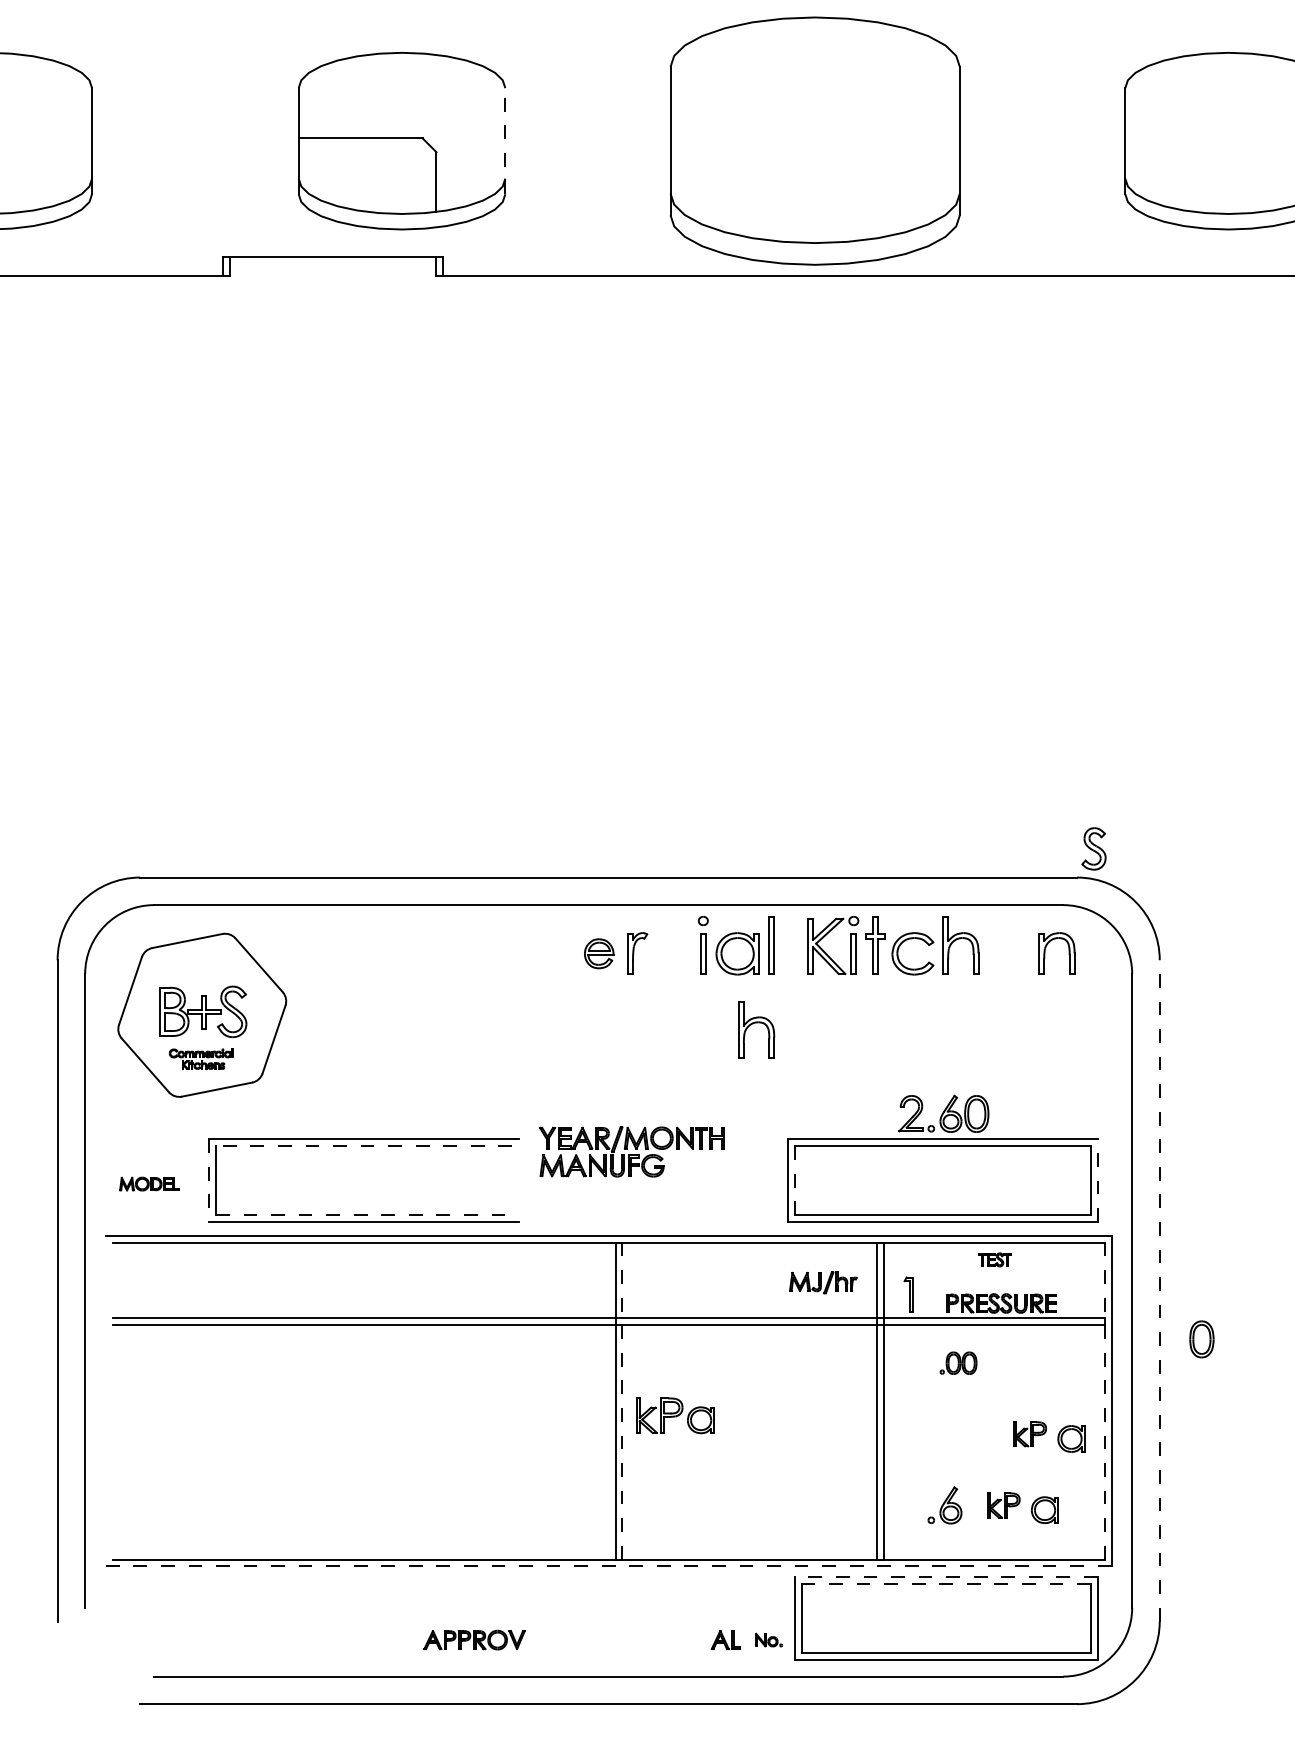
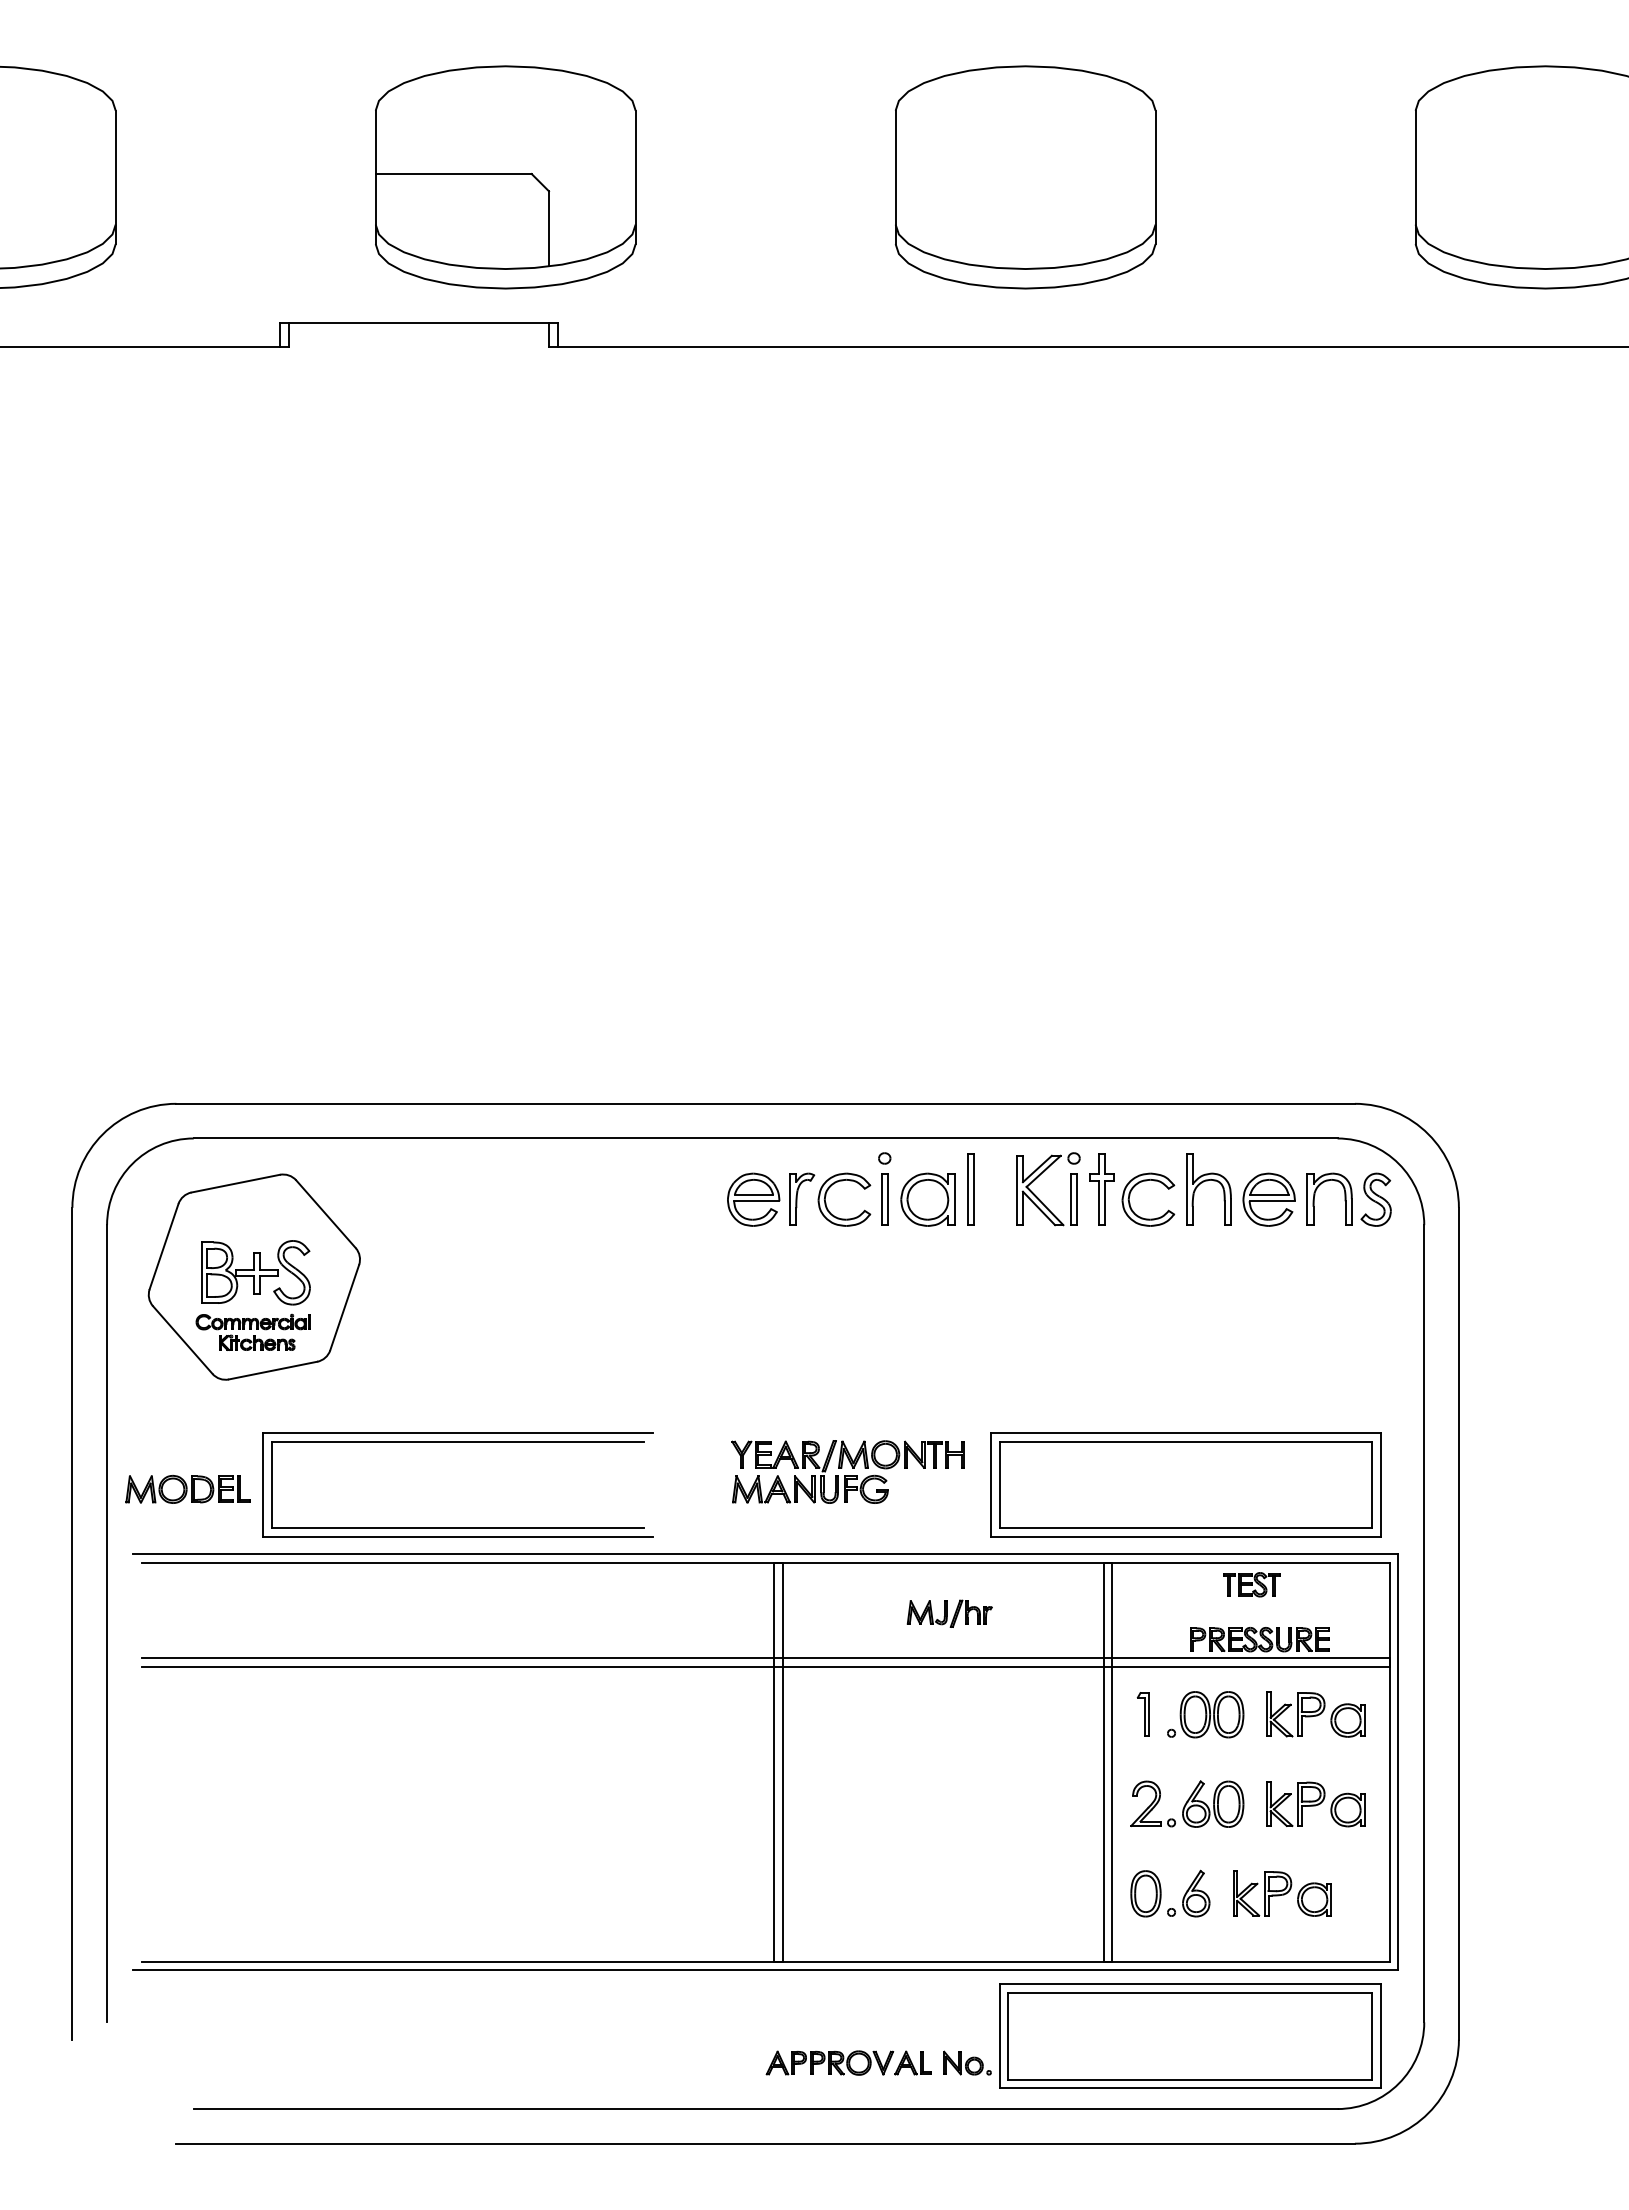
line: (505, 141) -> (635, 177), dashed -> solid
part: (815, 141) -> (1025, 177), size x0.71
part: (1093, 848) -> (1375, 1199), moved
part: (663, 941) -> (834, 1184), added
part: (599, 953) -> (753, 1199), size x1.43
part: (1008, 953) -> (1268, 1199), added
part: (755, 1023) -> (950, 1287), removed
part: (200, 1058) -> (252, 1331), size x1.43
part: (943, 1113) -> (1187, 1803), moved
line: (363, 1145) -> (457, 1441), dashed -> solid
part: (631, 1151) -> (847, 1471), moved
line: (209, 1180) -> (263, 1485), dashed -> solid
line: (794, 1180) -> (999, 1485), dashed -> solid
line: (1097, 1180) -> (1380, 1485), dashed -> solid
part: (149, 1184) -> (187, 1489), size x1.67
line: (364, 1215) -> (458, 1528), dashed -> solid
part: (994, 1259) -> (1251, 1584), size x1.43
part: (823, 1282) -> (949, 1613), moved
line: (1159, 1290) -> (1458, 1623), dashed -> solid
part: (908, 1294) -> (1142, 1714), moved
part: (1201, 1339) -> (1145, 1893), moved
part: (958, 1362) -> (1205, 1714), size x1.67
line: (622, 1400) -> (783, 1761), dashed -> solid
line: (1104, 1400) -> (1389, 1761), dashed -> solid
part: (675, 1415) -> (1315, 1714), moved
part: (1029, 1433) -> (1295, 1803), size x1.43
part: (1003, 1505) -> (1262, 1893), size x1.43
line: (608, 1566) -> (765, 1970), dashed -> solid
line: (946, 1577) -> (1190, 1984), dashed -> solid
line: (946, 1583) -> (1190, 1992), dashed -> solid
part: (474, 1639) -> (829, 2062), moved
part: (769, 1639) -> (967, 2062), size x1.43

